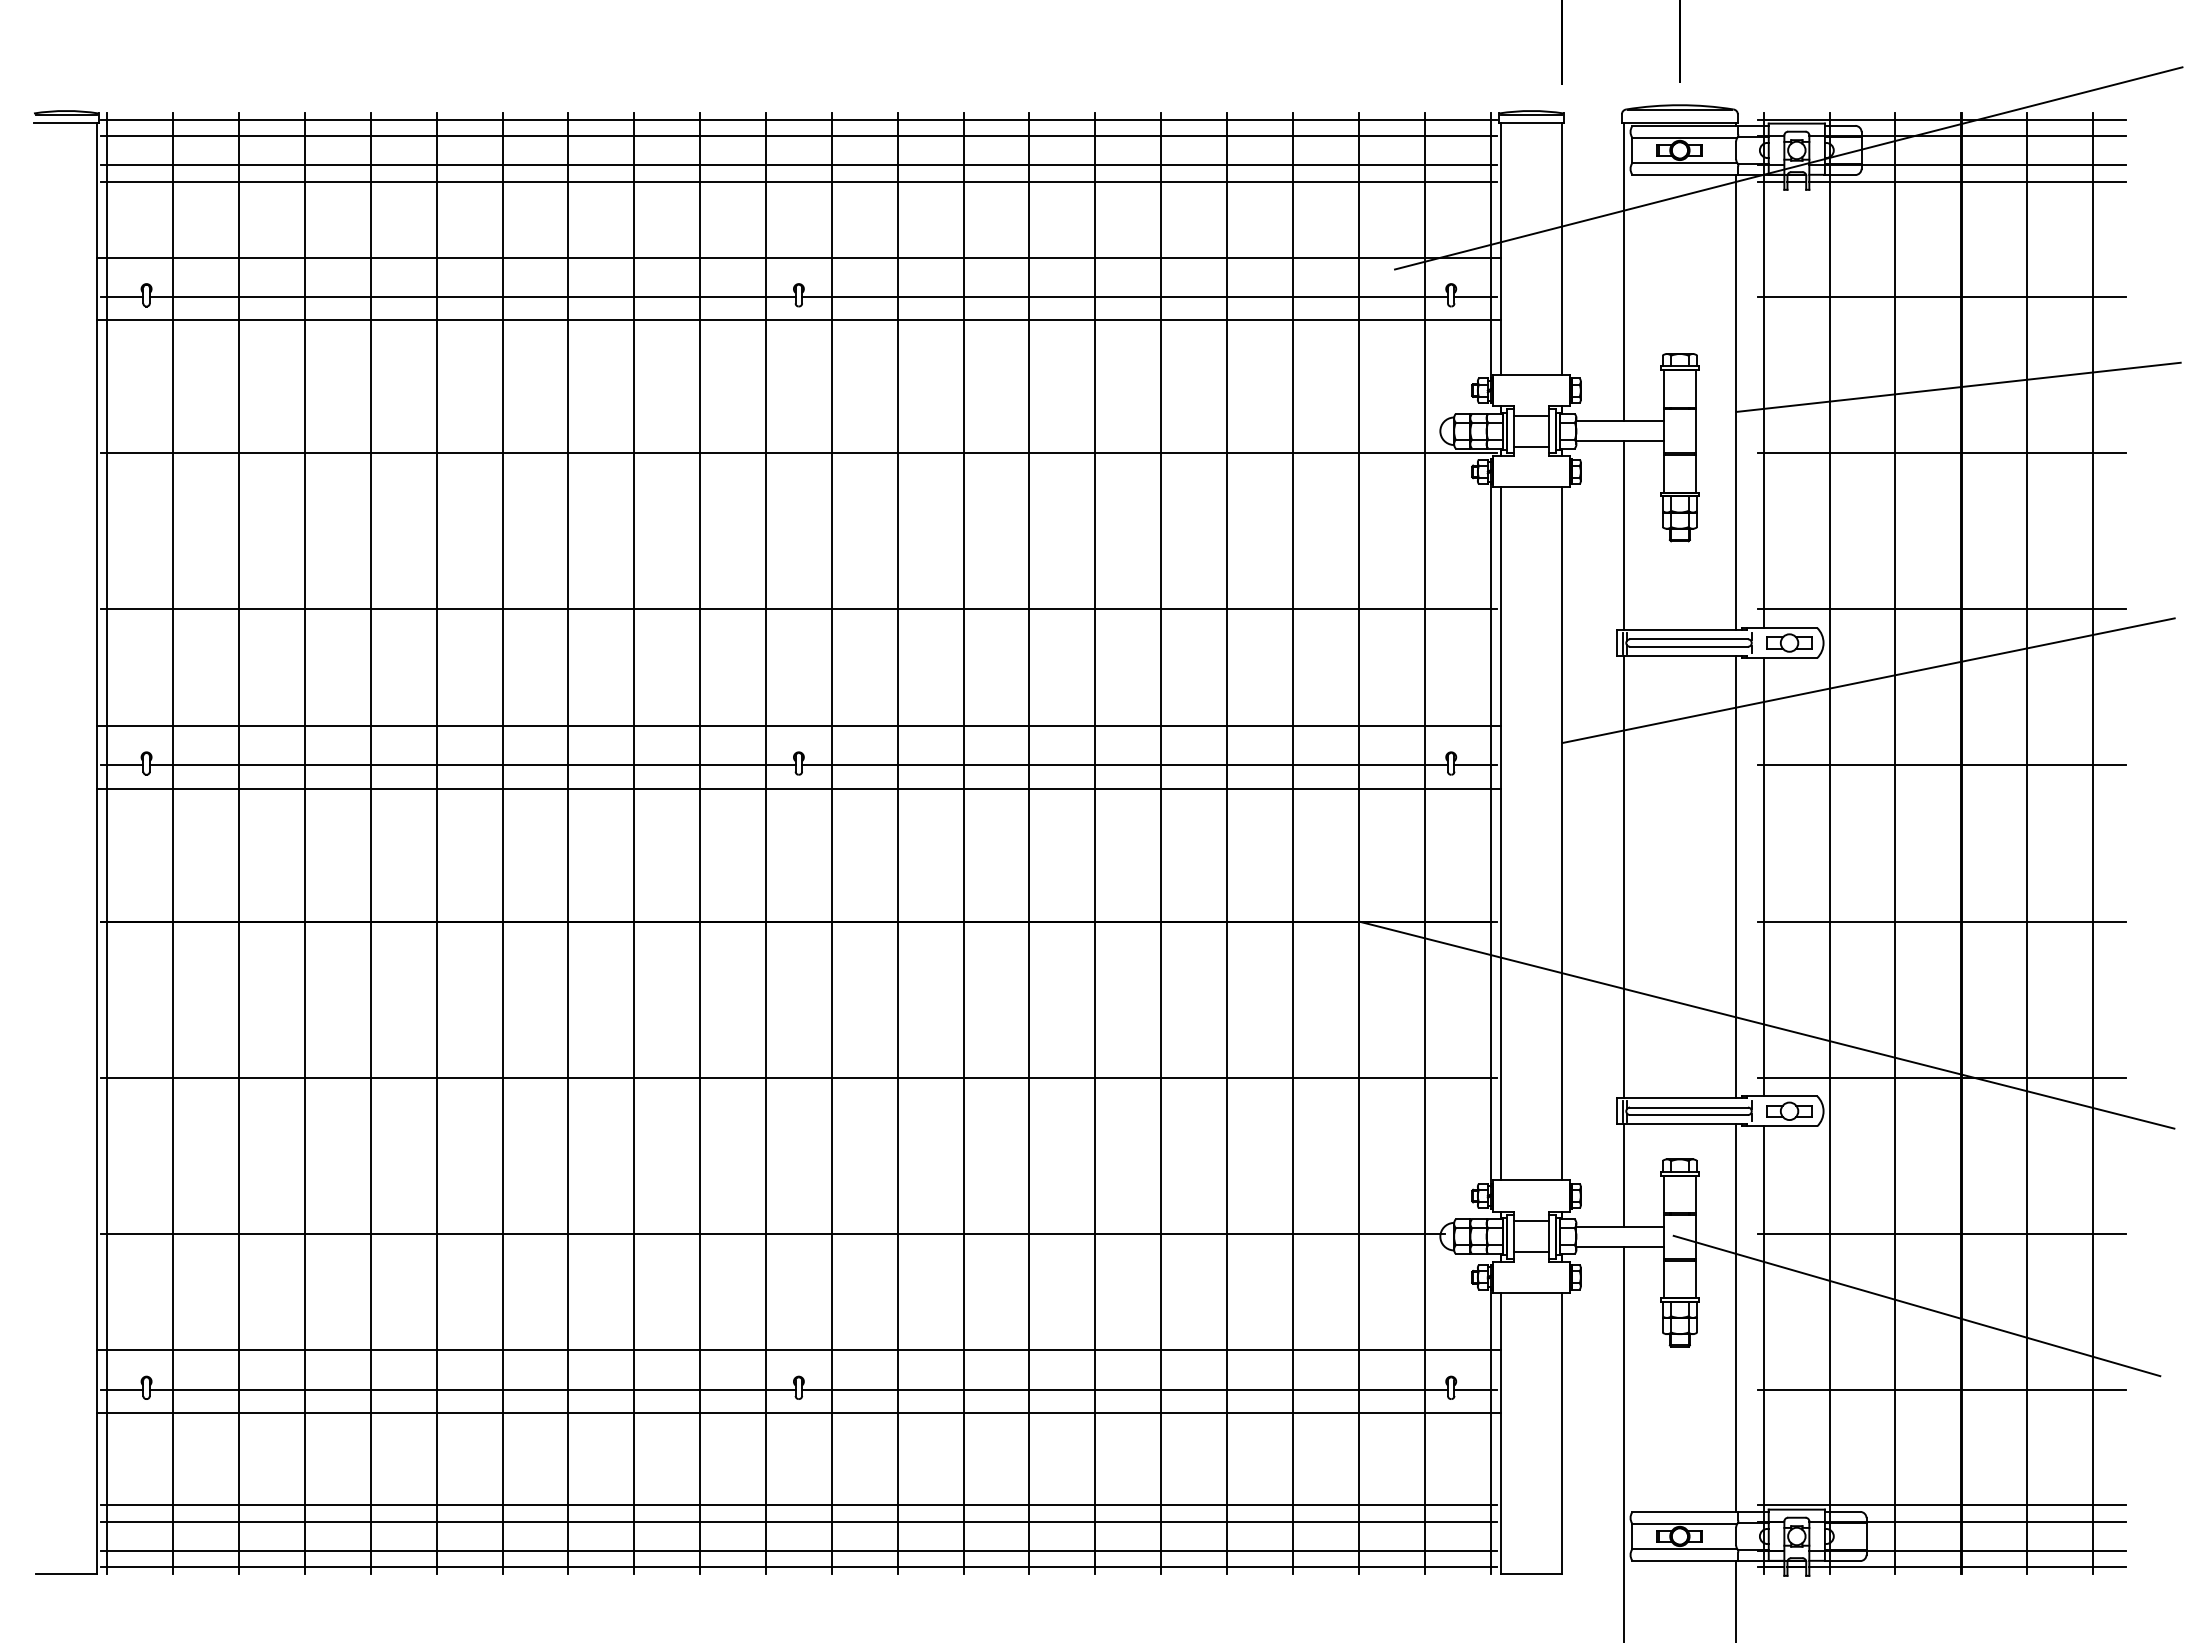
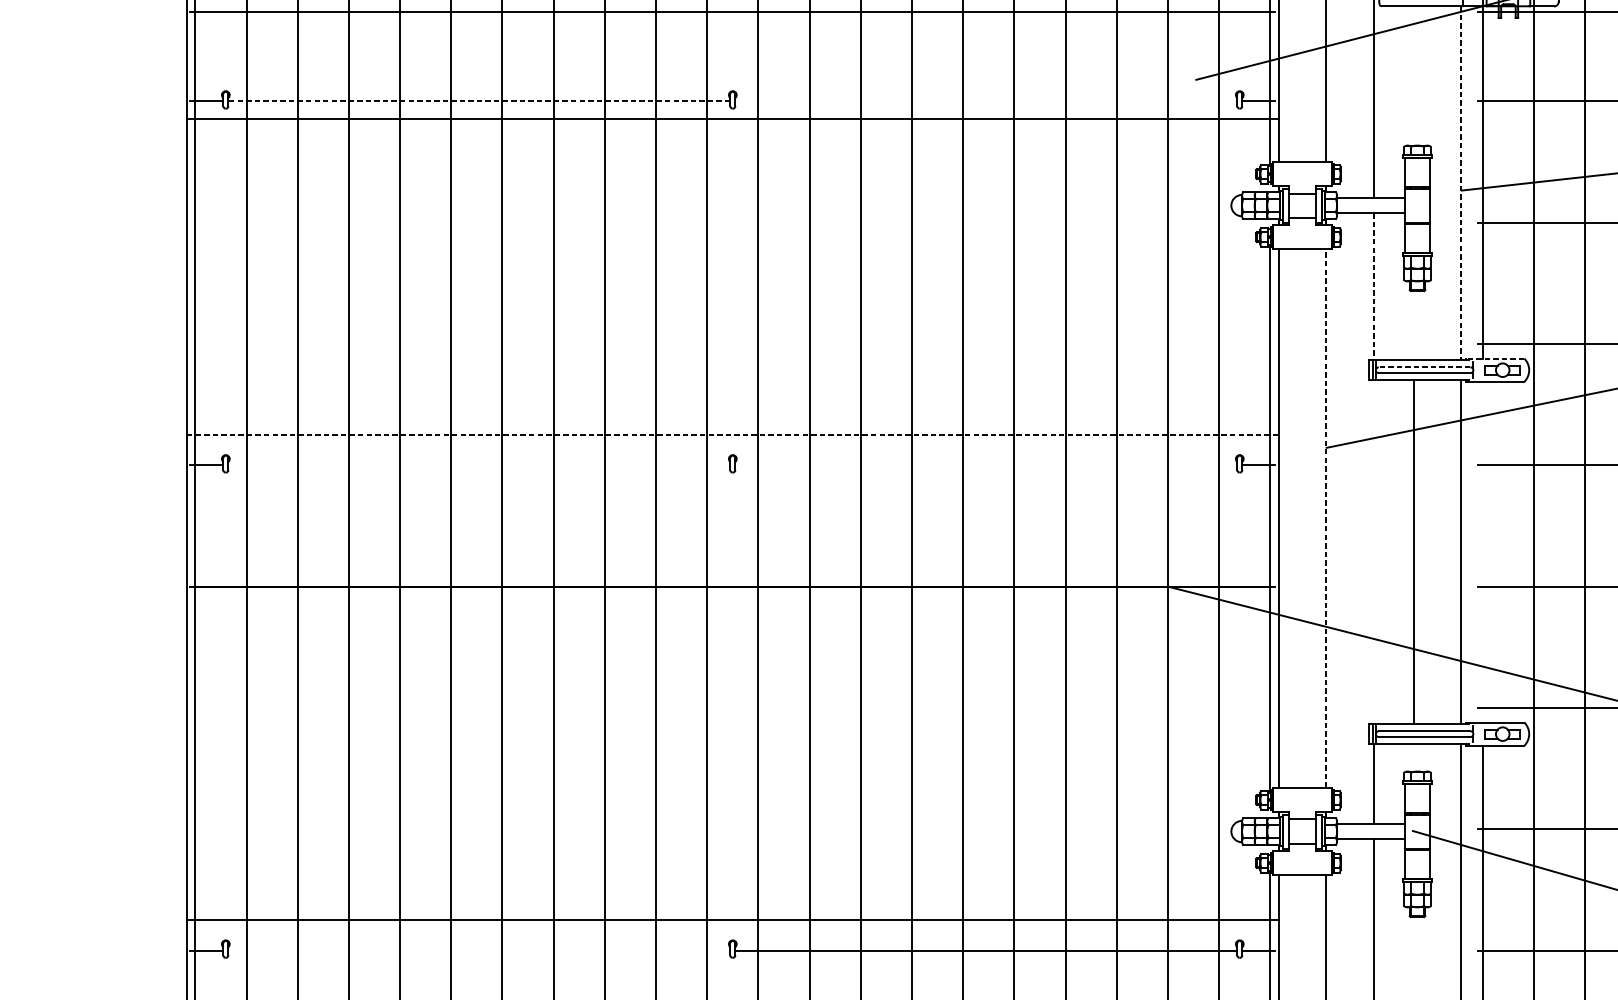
line: (798, 257) -> (732, 70), removed
line: (472, 297) -> (479, 101), solid -> dashed
line: (1124, 297) -> (985, 101), removed
line: (1735, 402) -> (1460, 183), solid -> dashed
line: (798, 453) -> (732, 222), removed
line: (1624, 536) -> (1374, 287), solid -> dashed
line: (798, 609) -> (732, 344), removed
line: (1779, 628) -> (1494, 358), solid -> dashed
line: (1689, 639) -> (1424, 367), solid -> dashed
line: (799, 726) -> (733, 435), solid -> dashed
line: (472, 765) -> (479, 465), removed
line: (1124, 765) -> (985, 465), removed
line: (798, 788) -> (732, 483), removed
line: (1561, 833) -> (1325, 518), solid -> dashed
line: (1624, 877) -> (1414, 552), moved
line: (1763, 877) -> (1482, 552), removed
line: (798, 1077) -> (732, 707), removed
line: (772, 1233) -> (712, 829), removed
line: (472, 1389) -> (479, 950), removed
line: (798, 1412) -> (732, 968), removed

